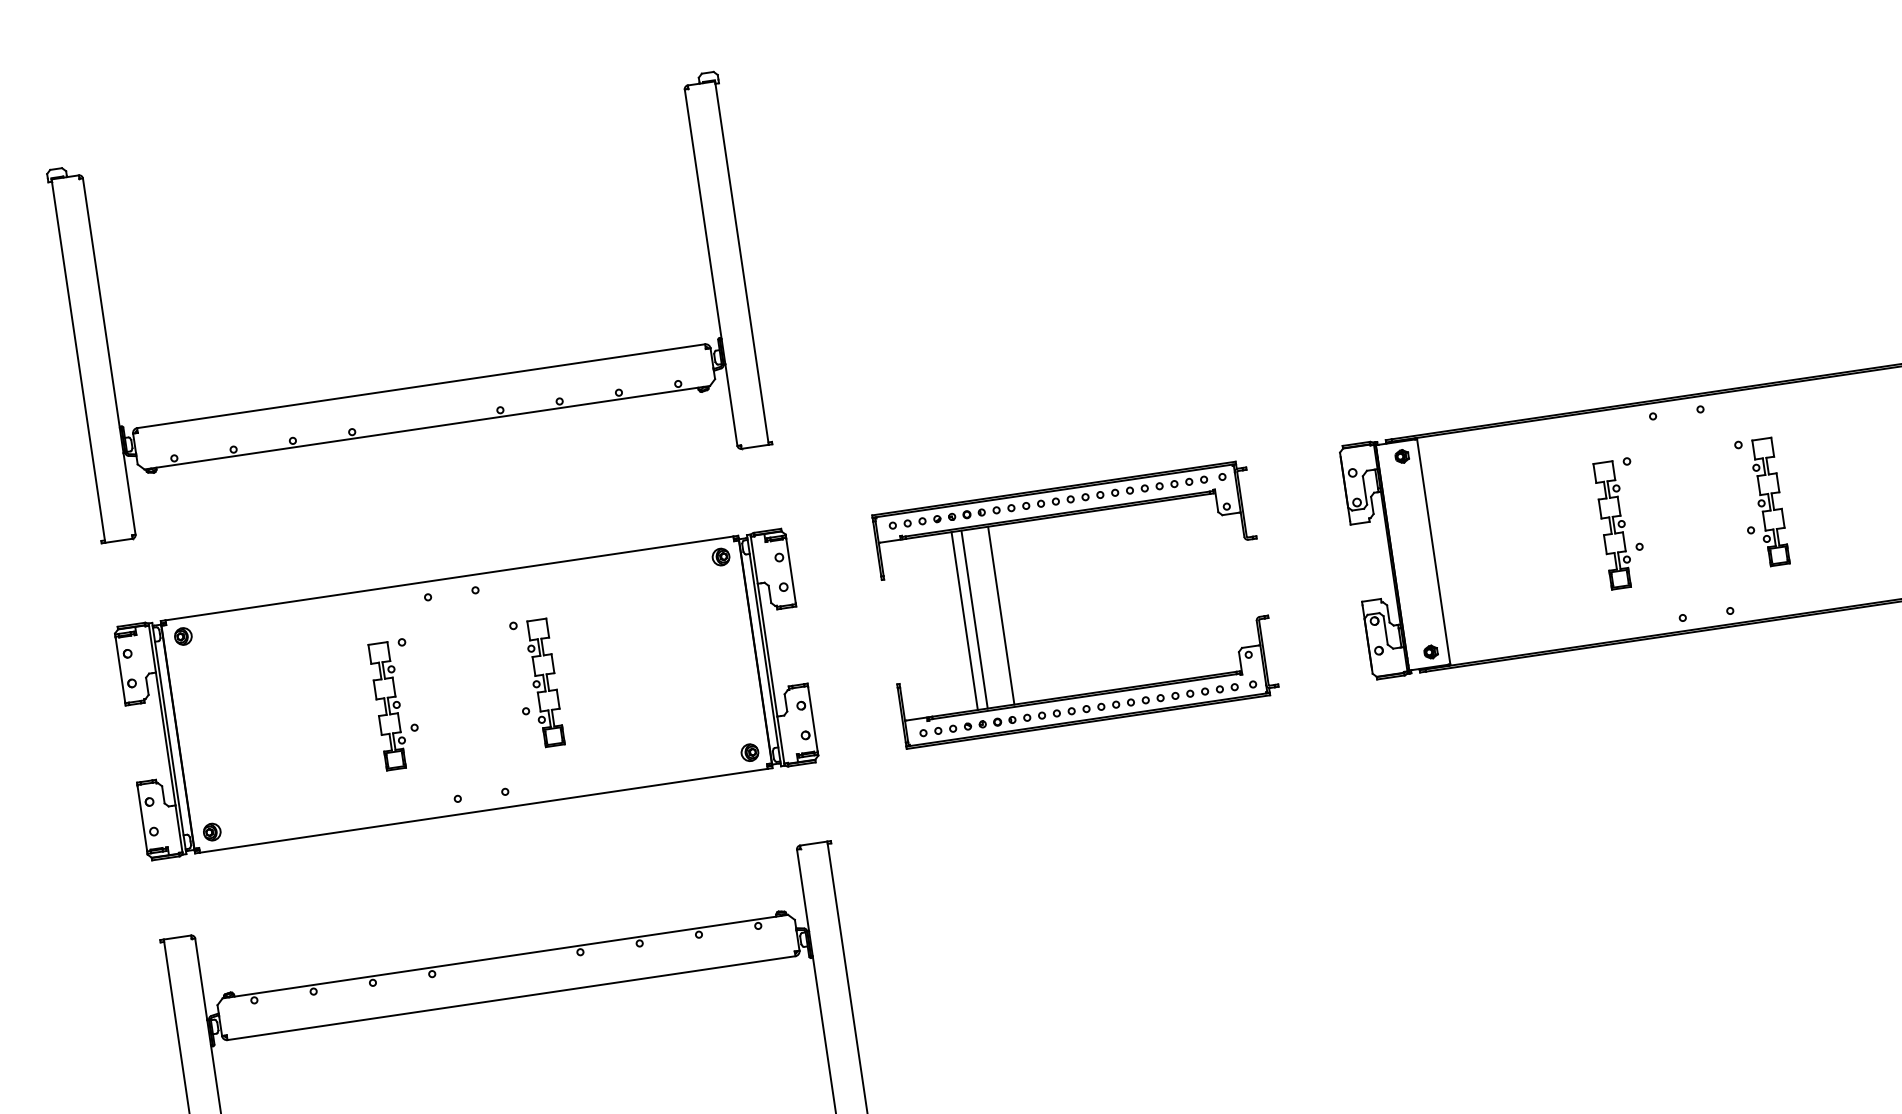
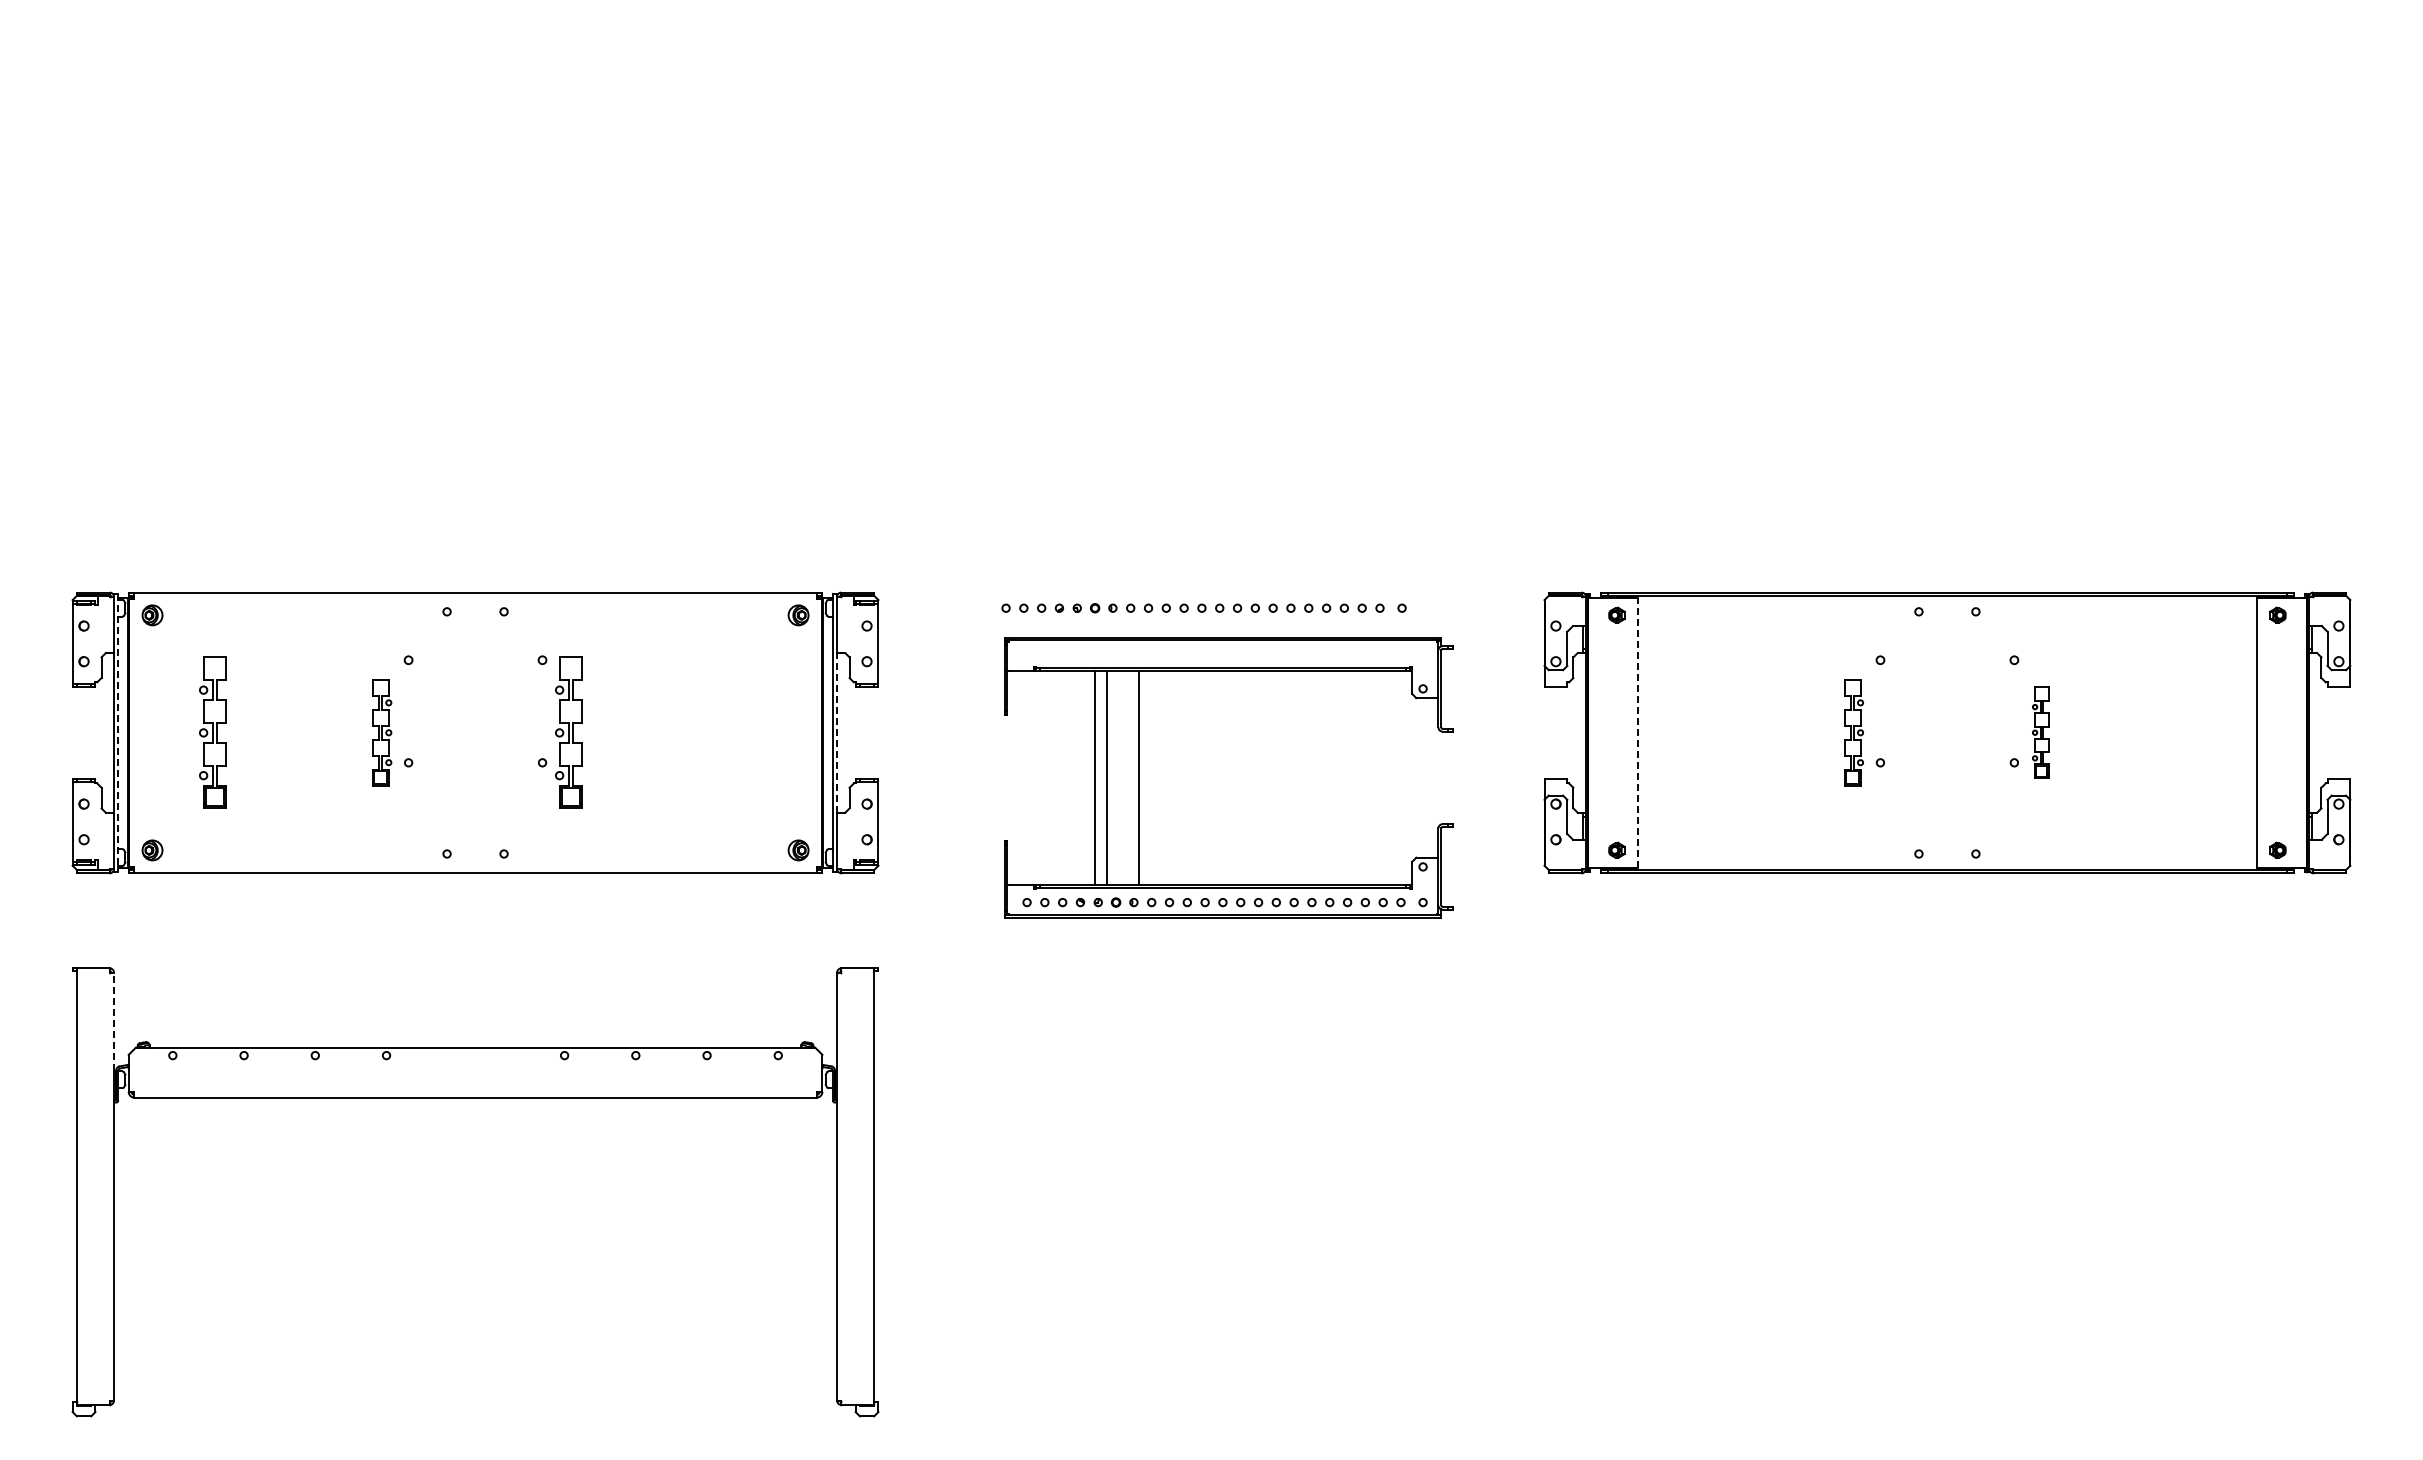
part: (420, 385) -> (475, 361), removed
part: (1769, 501) -> (2040, 732), size x0.6
part: (1613, 524) -> (1853, 732), size x0.7
line: (1433, 551) -> (1637, 732), solid -> dashed
part: (1001, 615) -> (1139, 777), moved
line: (767, 649) -> (837, 732), solid -> dashed
part: (389, 705) -> (382, 732), size x0.7
part: (247, 726) -> (212, 732), added
line: (169, 738) -> (118, 732), solid -> dashed
line: (200, 979) -> (113, 1021), solid -> dashed

